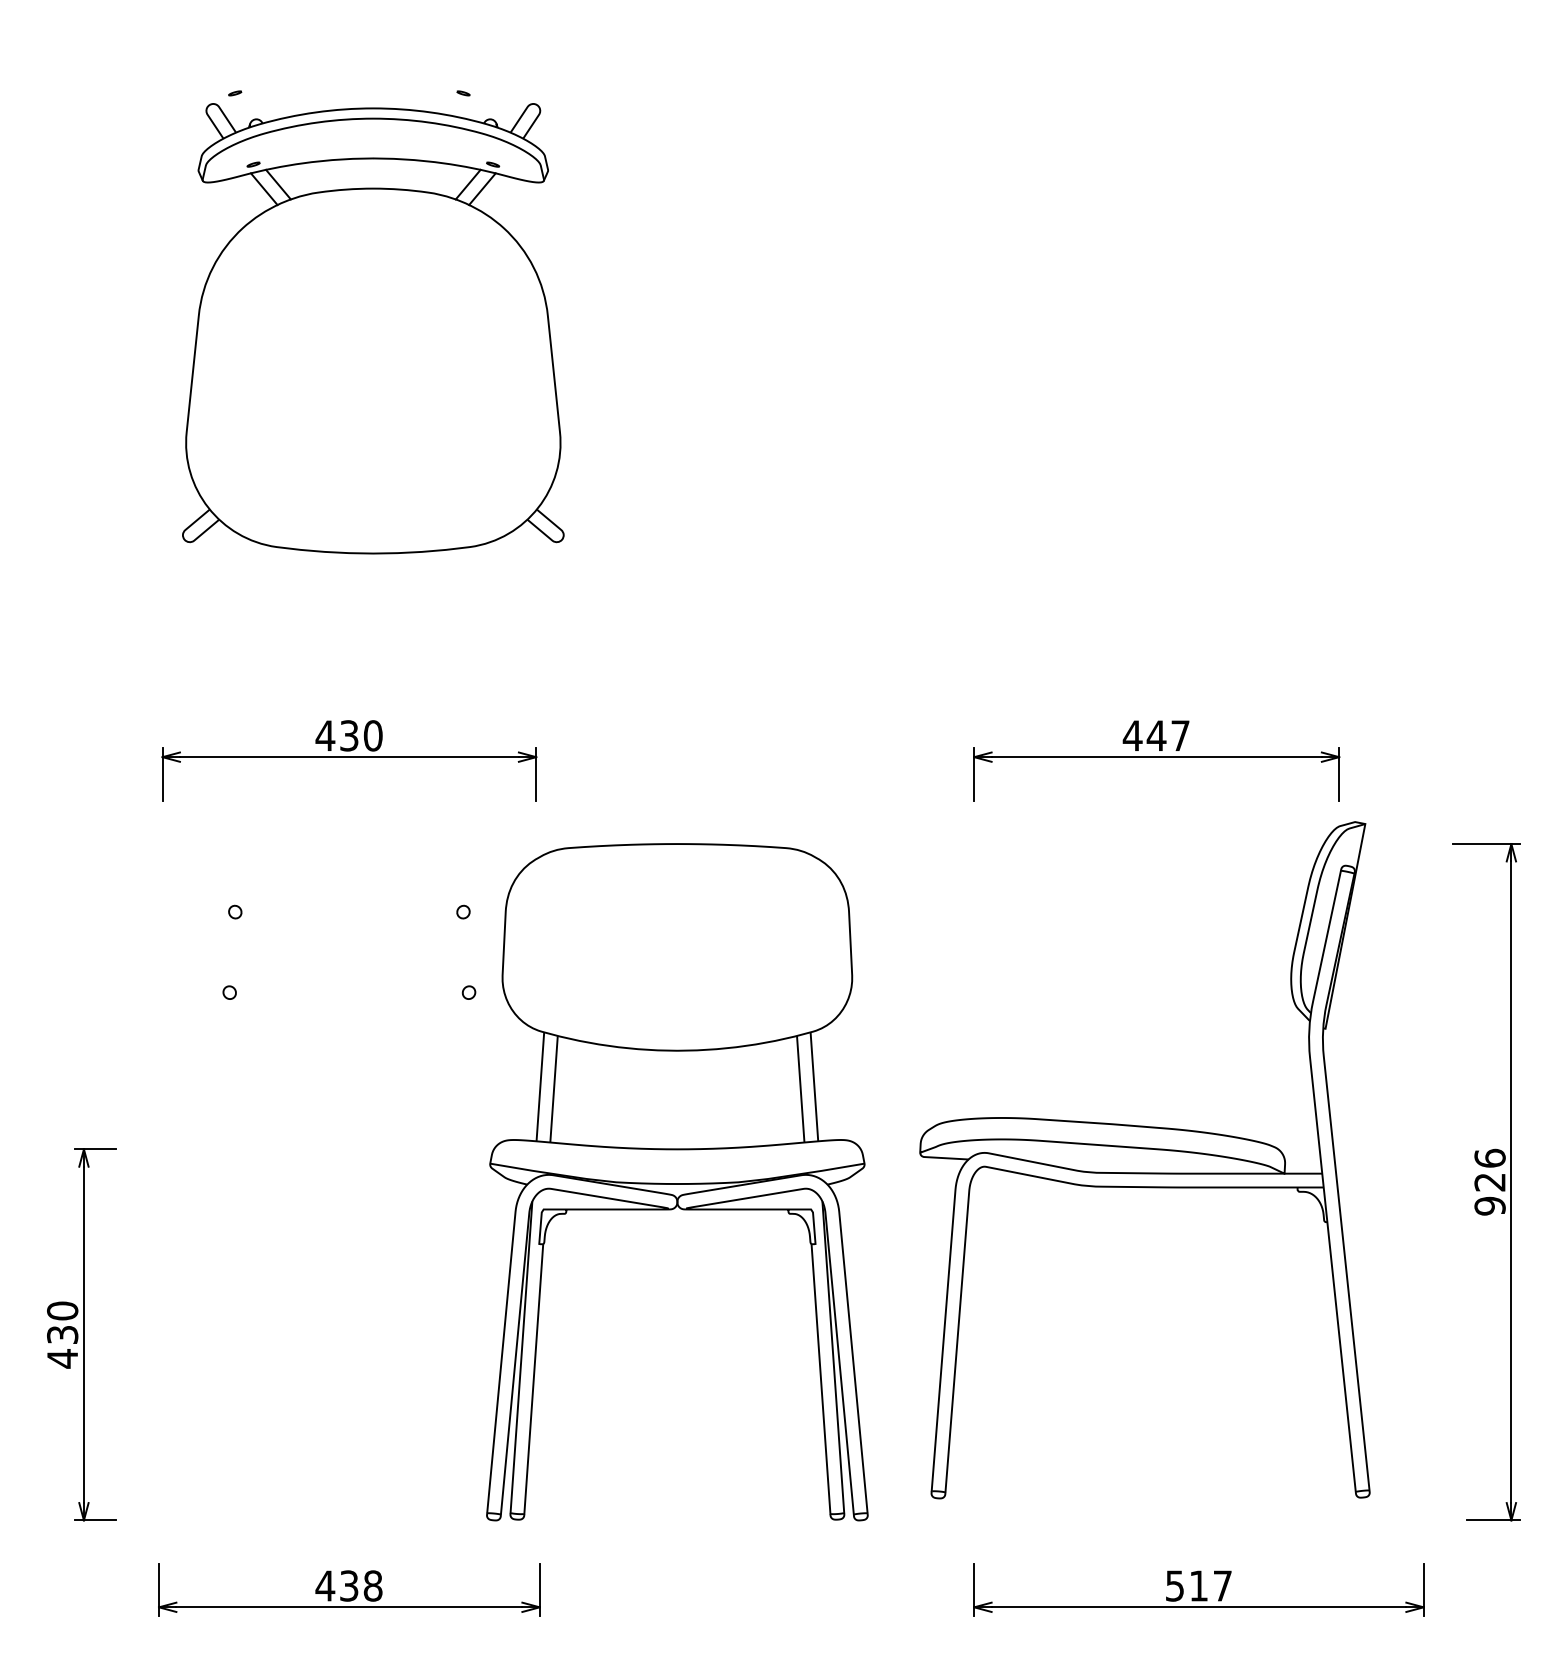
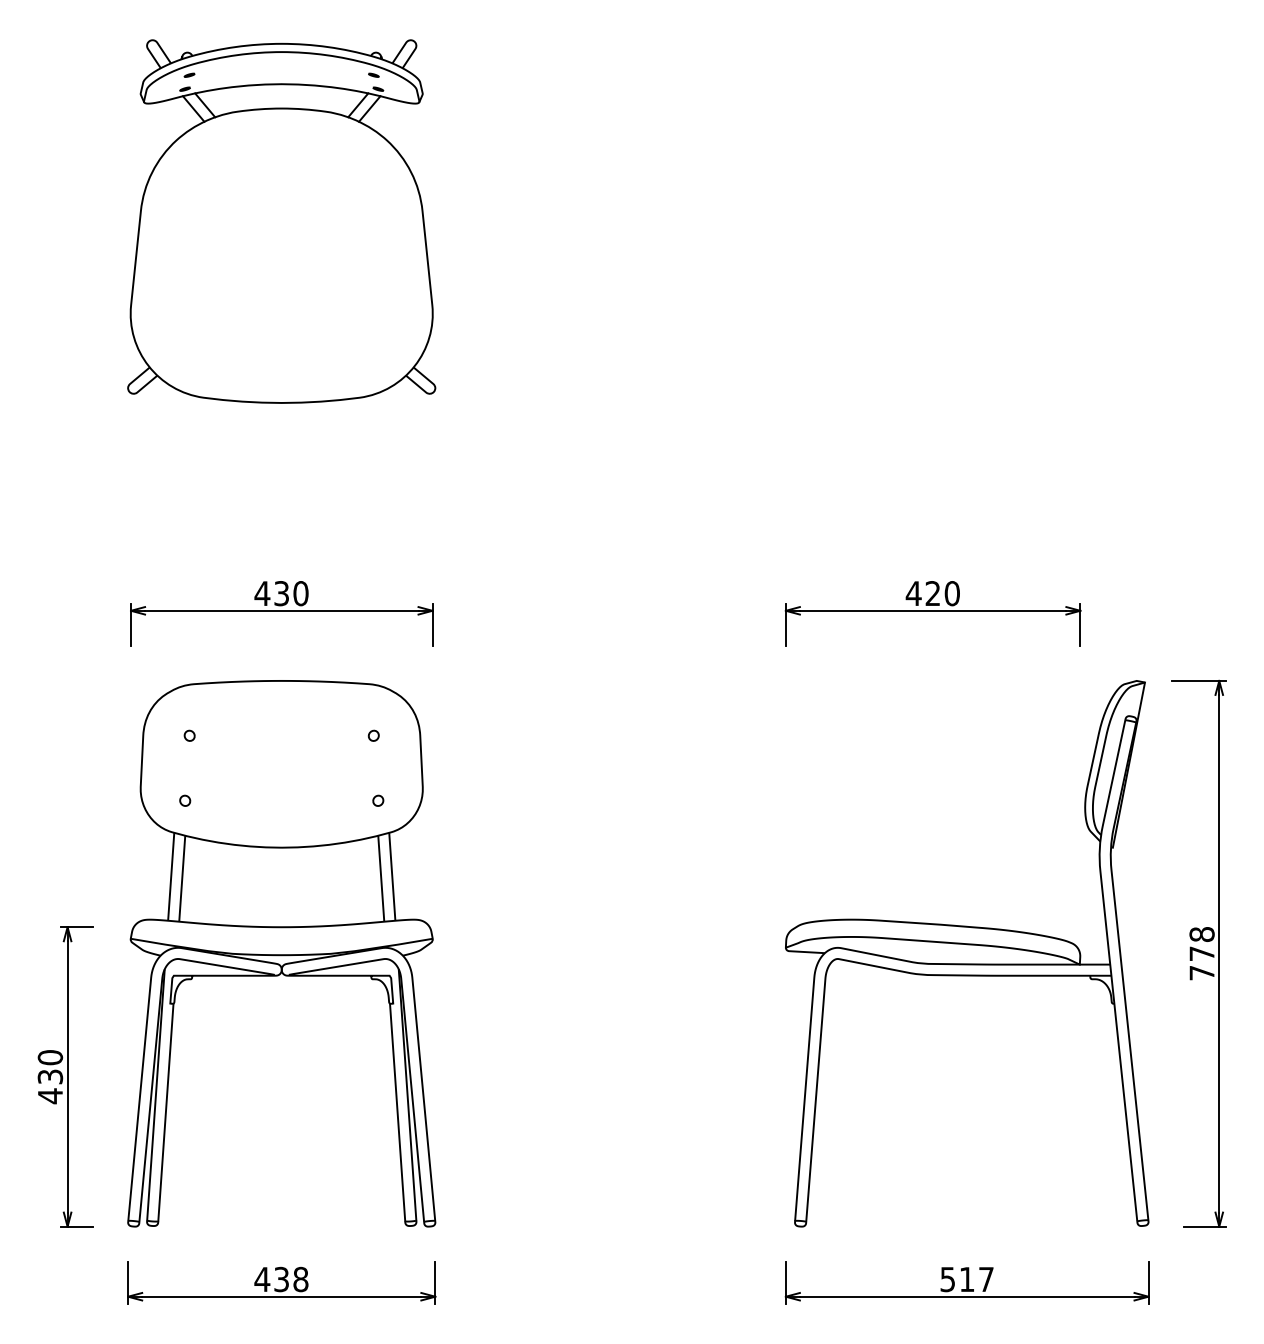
part: (373, 328) -> (281, 221), moved
text: (1167, 735) -> (941, 593), 447 -> 420
part: (1144, 1160) -> (966, 953), moved
text: (1489, 1181) -> (1201, 953), 926 -> 778
part: (677, 1182) -> (281, 953), moved

